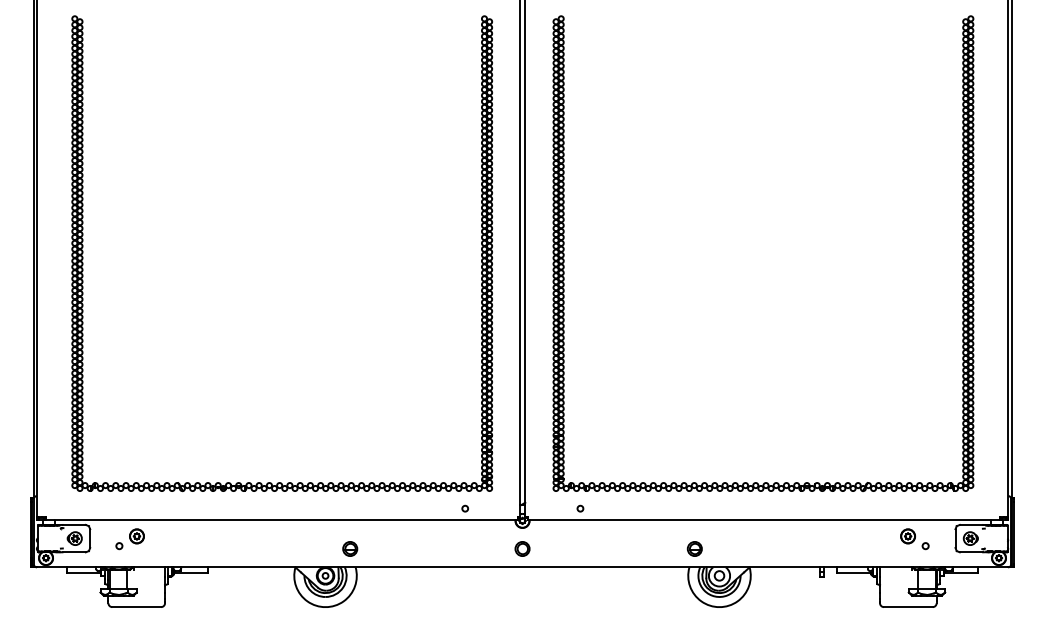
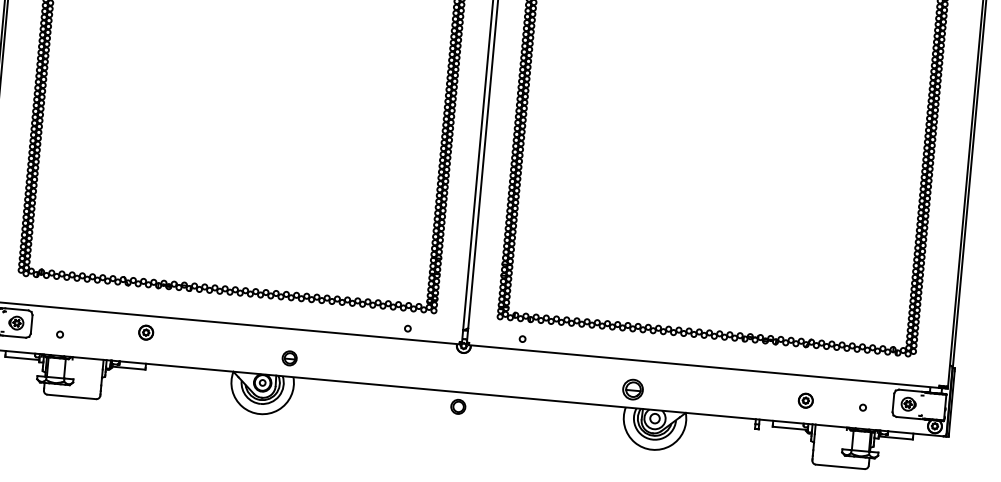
part: (136, 536) -> (145, 332), moved
part: (907, 536) -> (805, 400), moved
circle: (522, 548) -> (458, 406), moved
part: (694, 548) -> (632, 389), size x1.4

